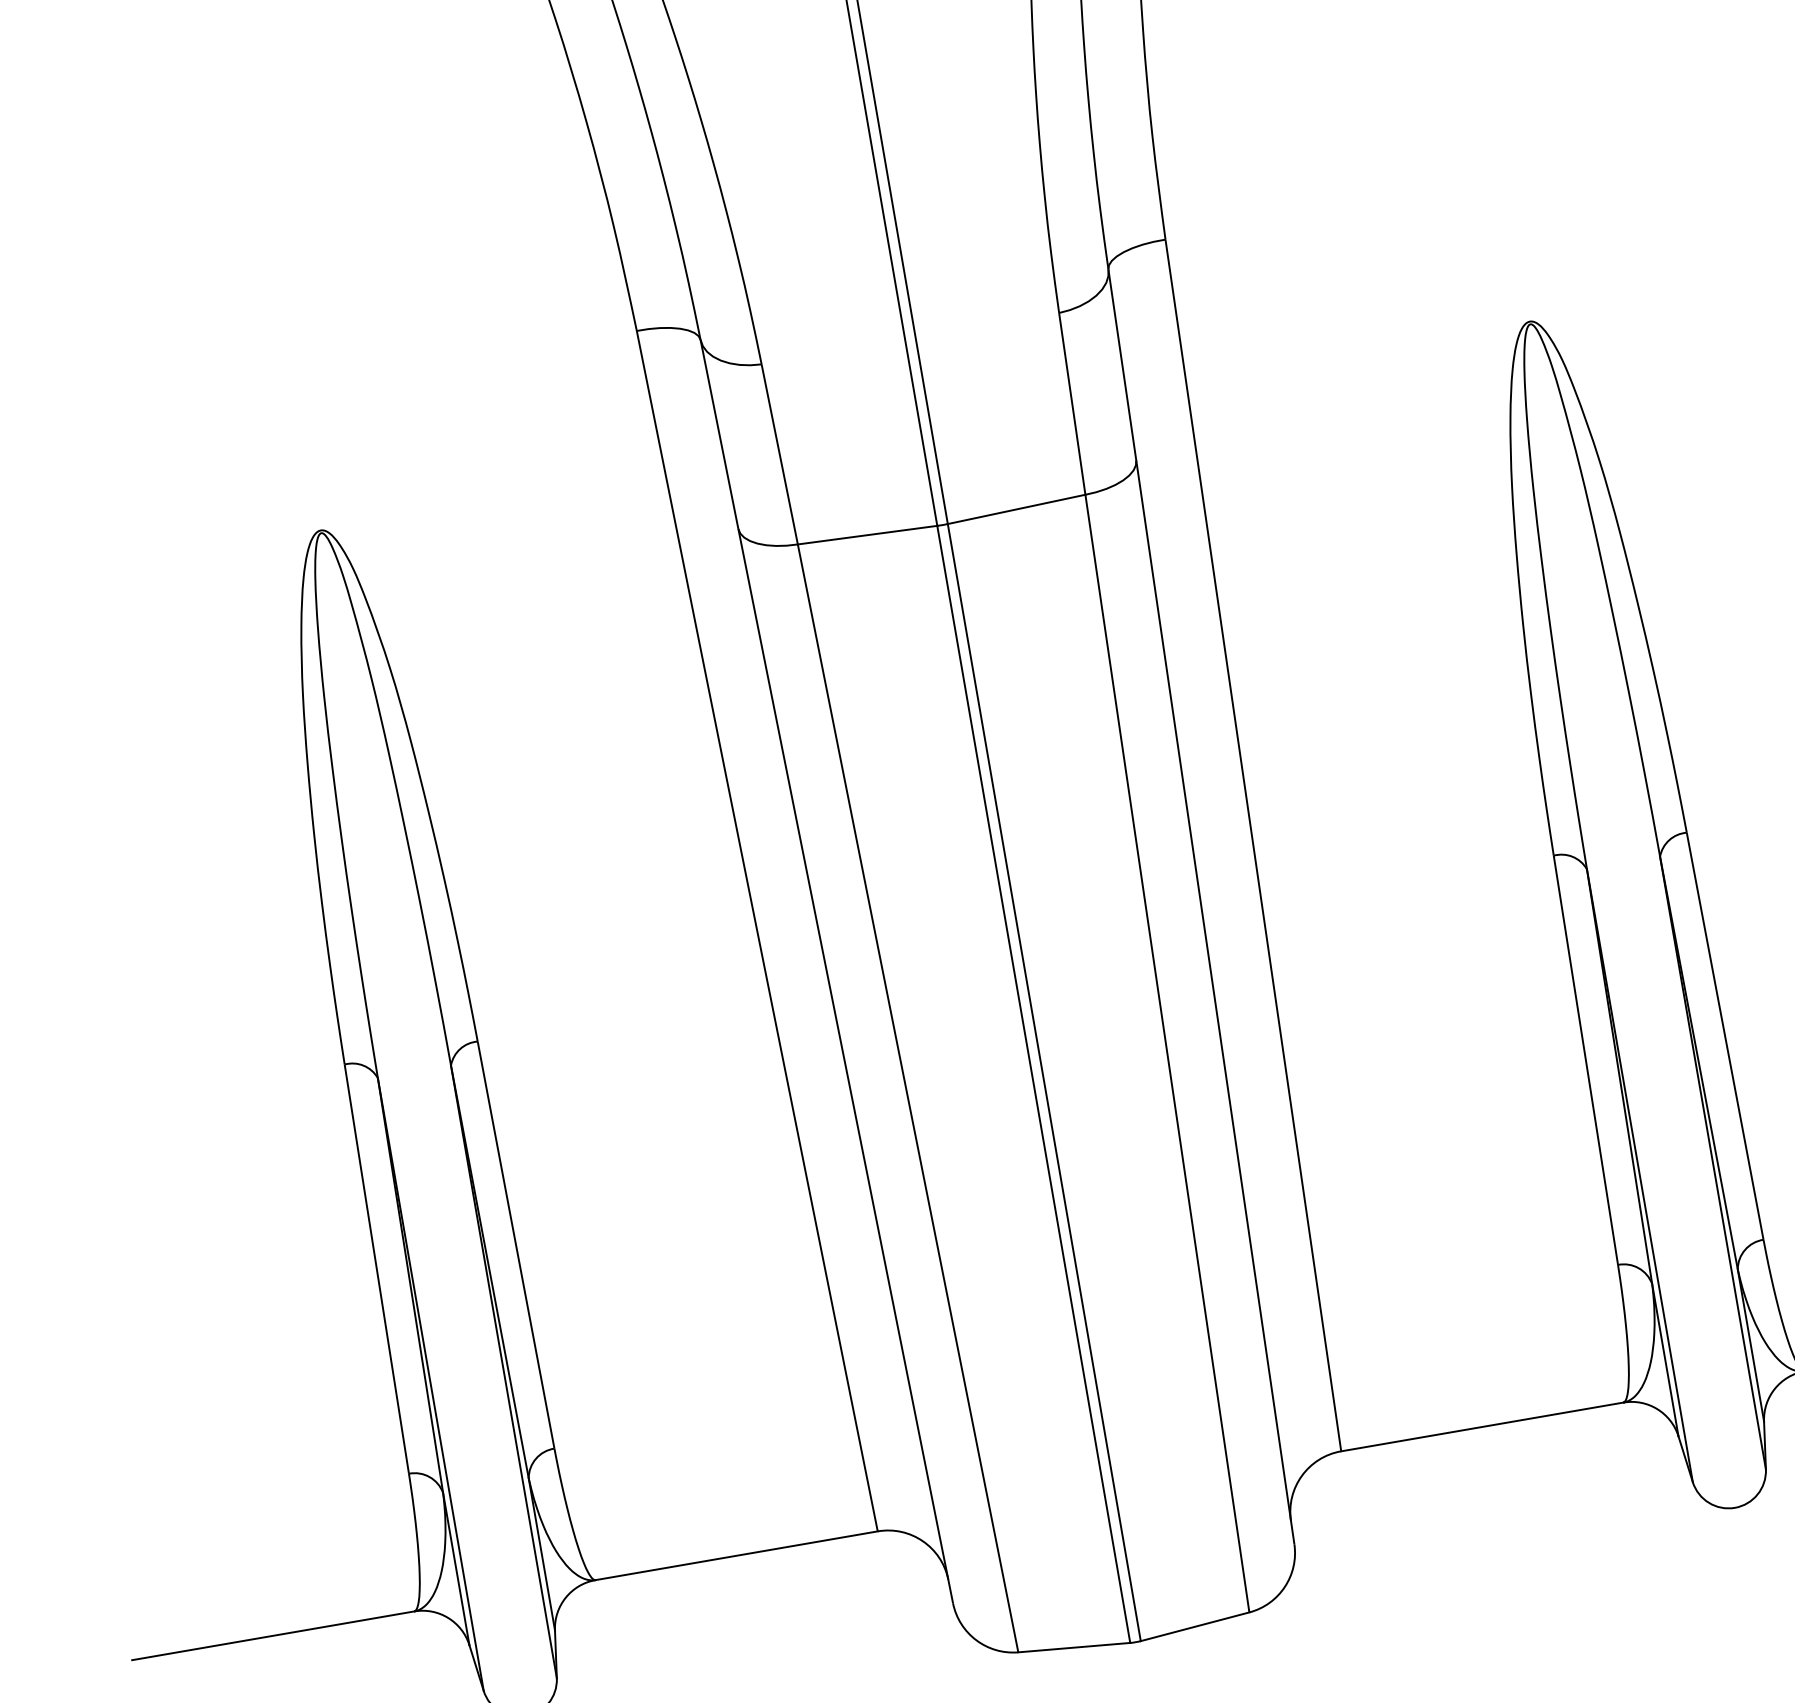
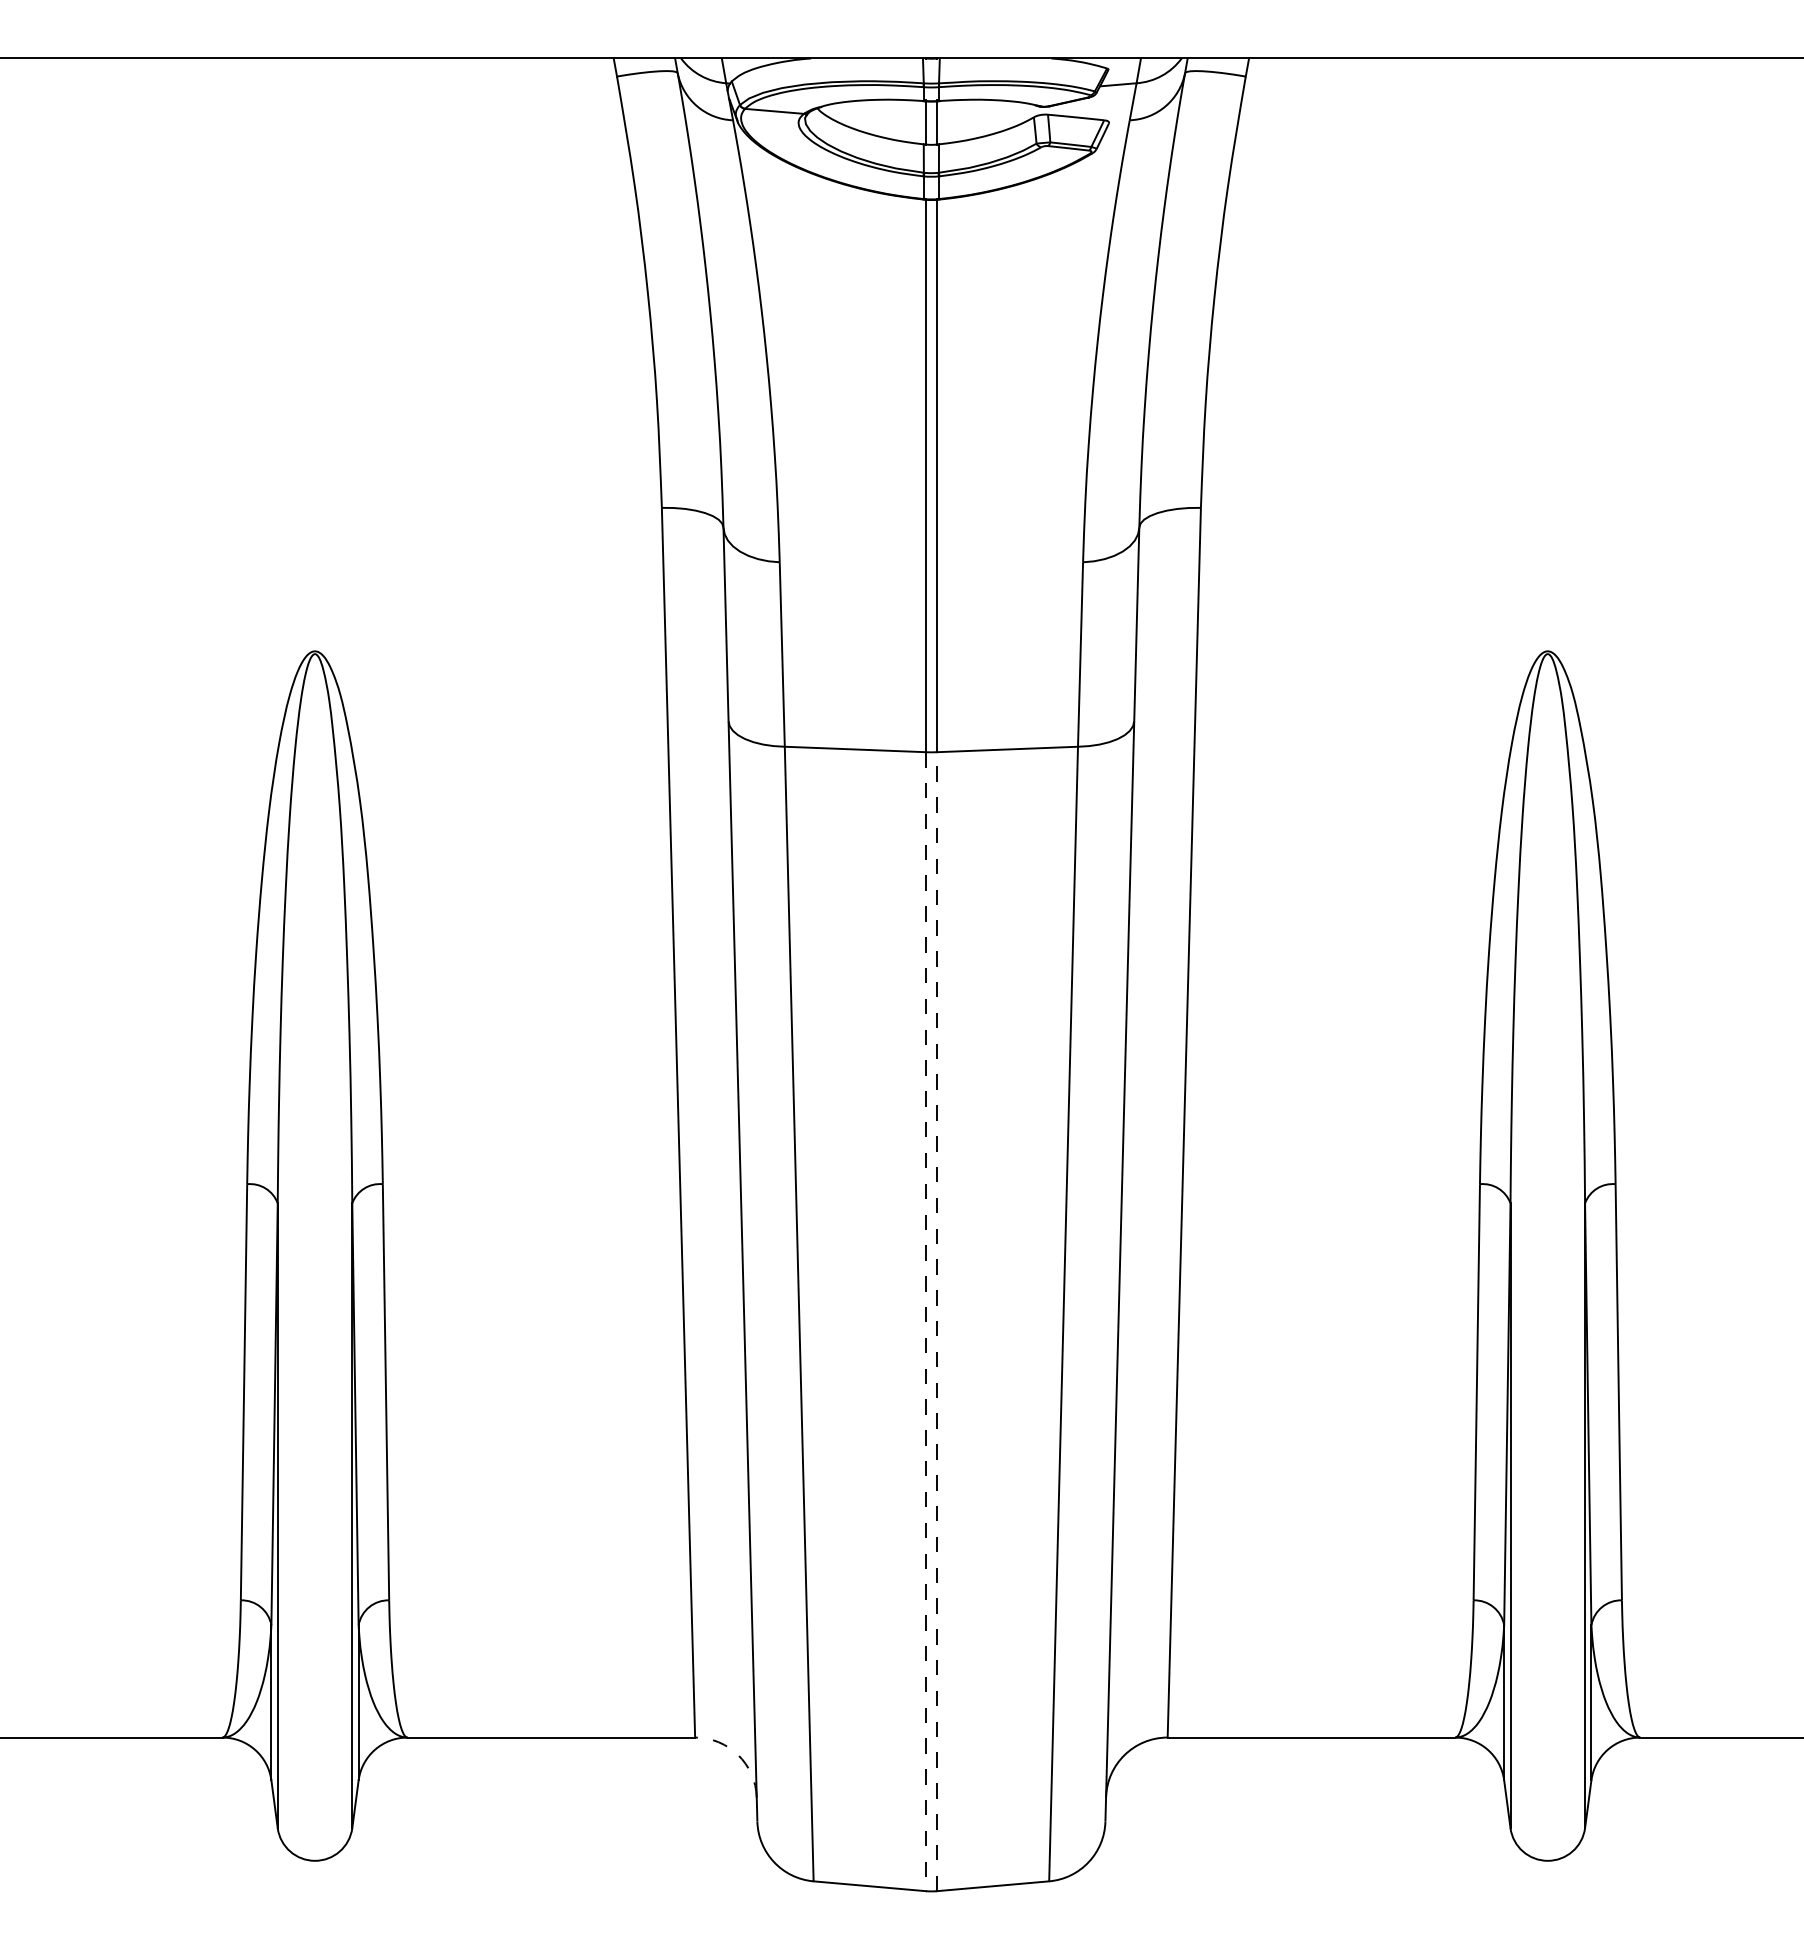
line: (1044, 1082) -> (936, 1321), solid -> dashed
line: (1034, 1085) -> (926, 1322), solid -> dashed
arc: (923, 1541) -> (738, 1755), solid -> dashed

